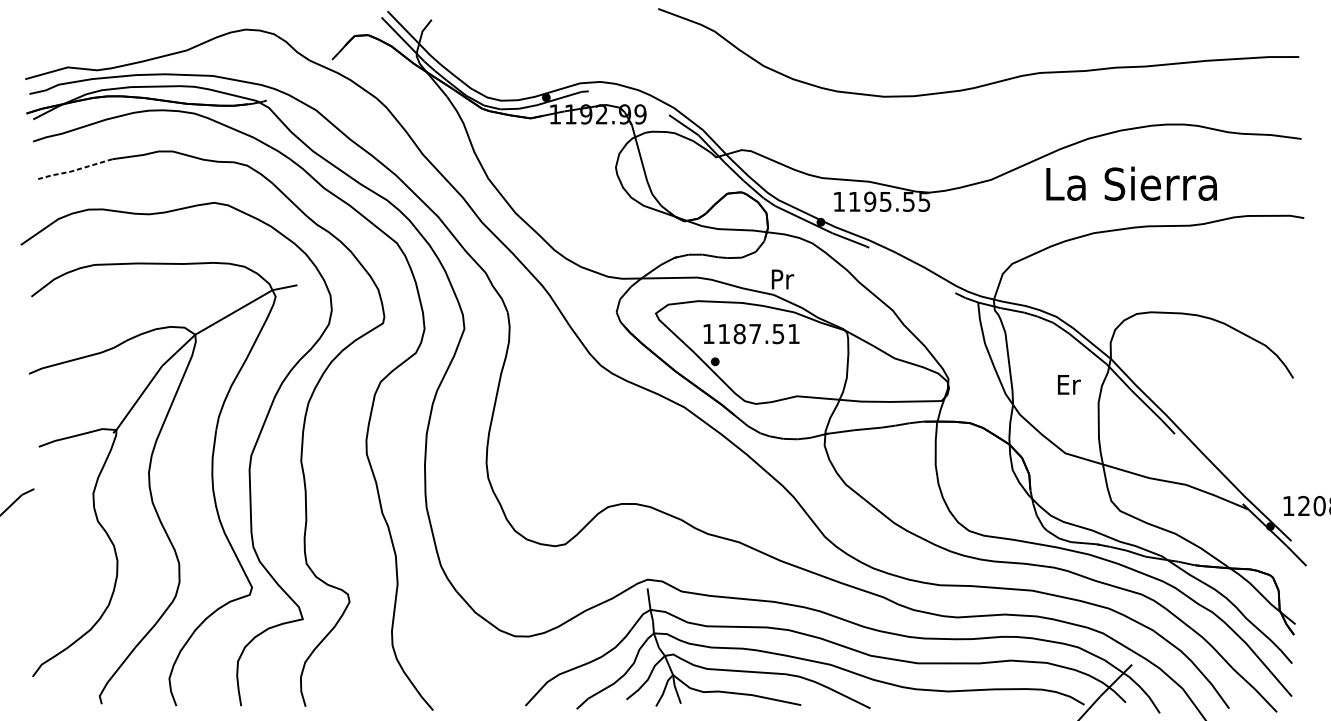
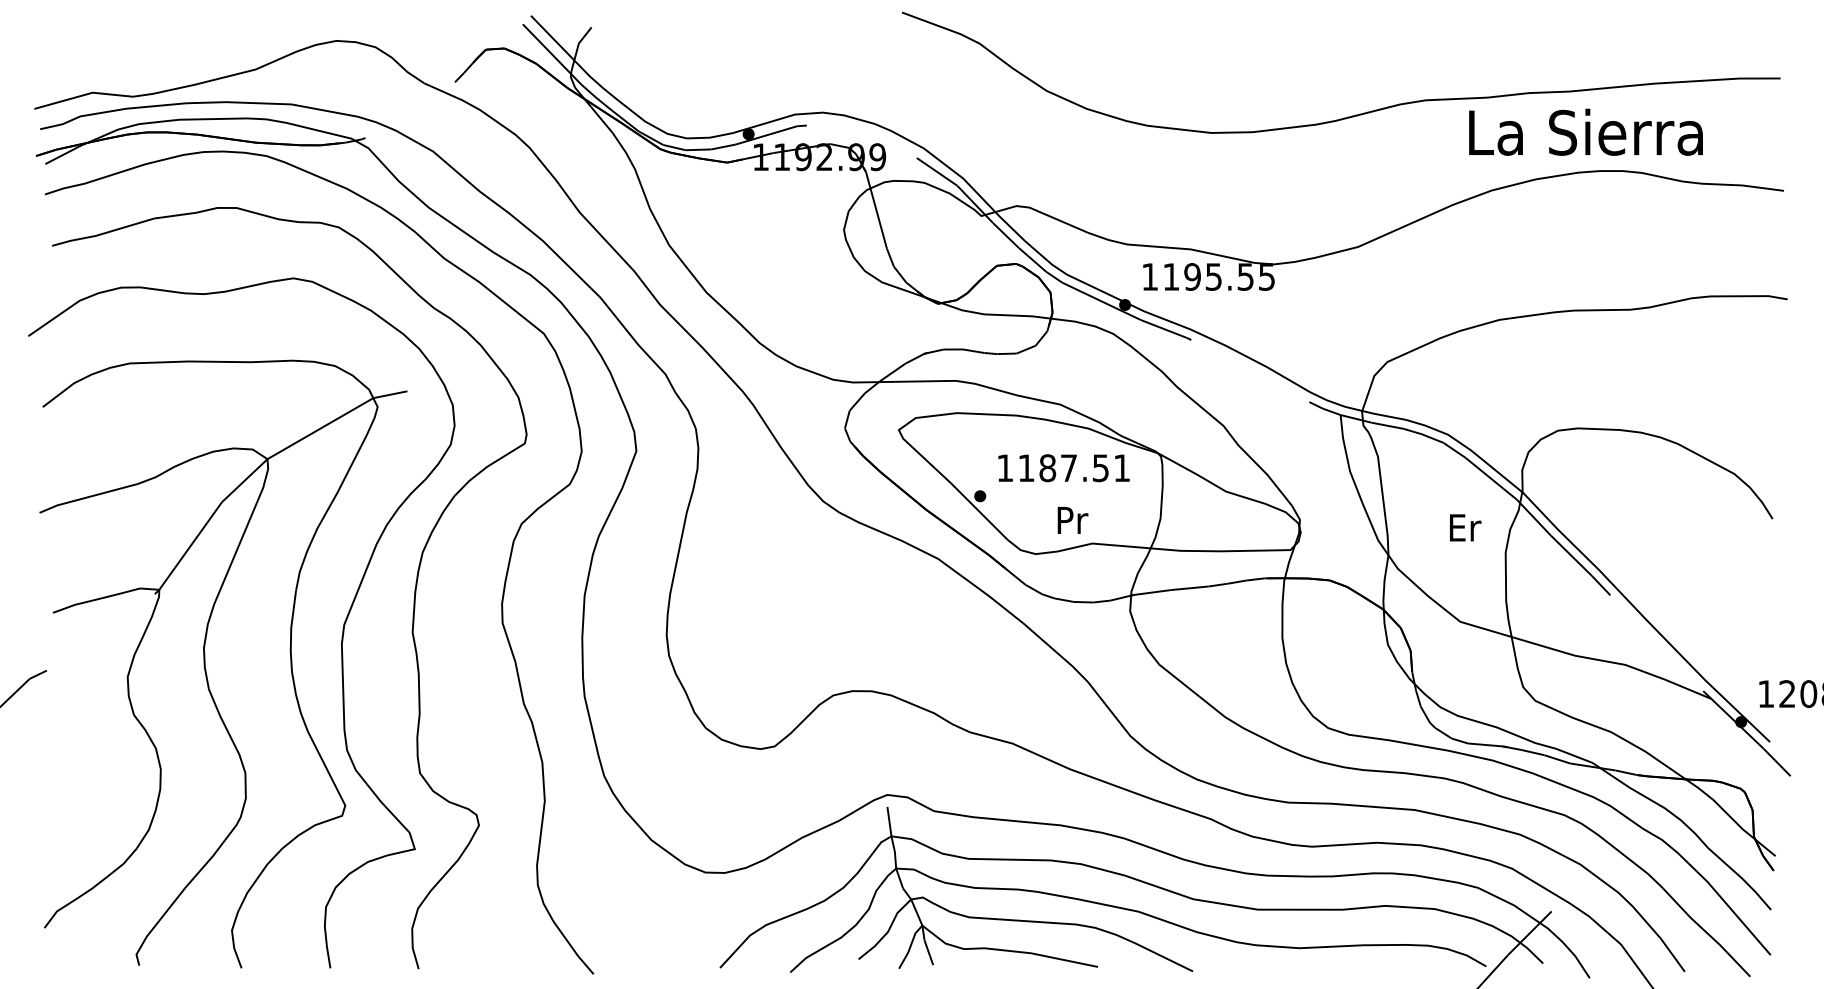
line: (74, 170) -> (101, 234), dashed -> solid
text: (1131, 183) -> (1585, 131), moved
text: (782, 279) -> (1072, 520), moved
text: (751, 334) -> (1063, 468), moved

